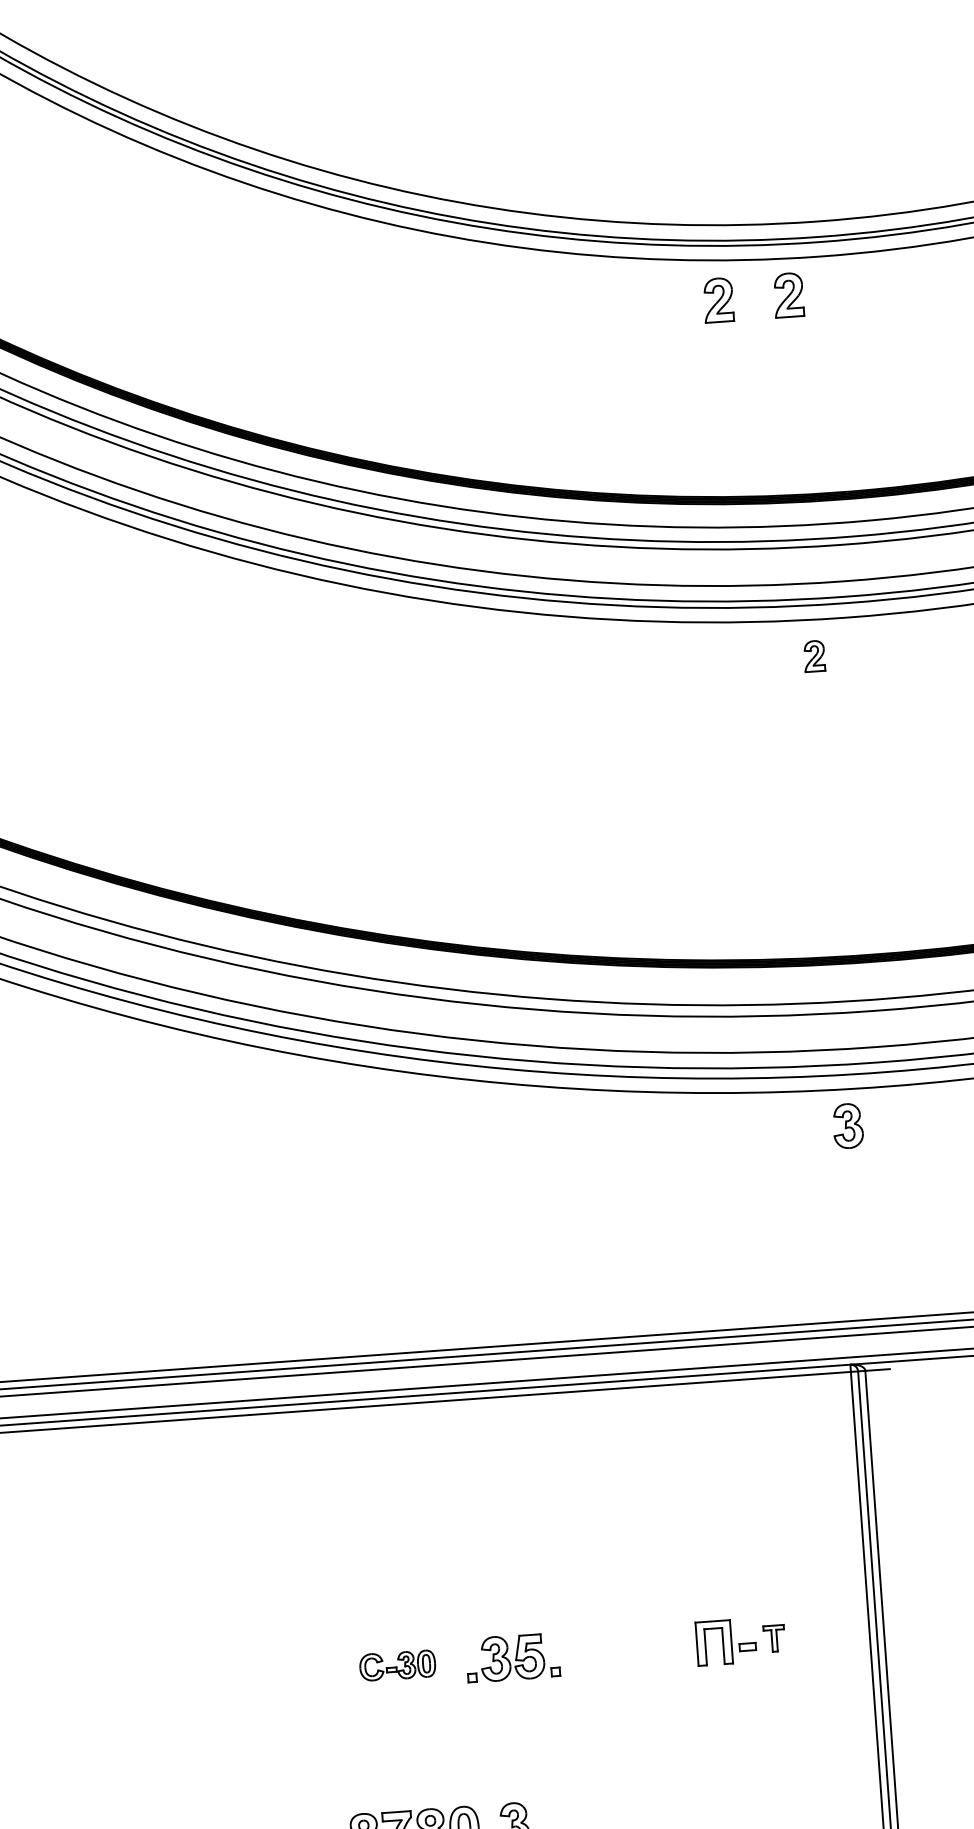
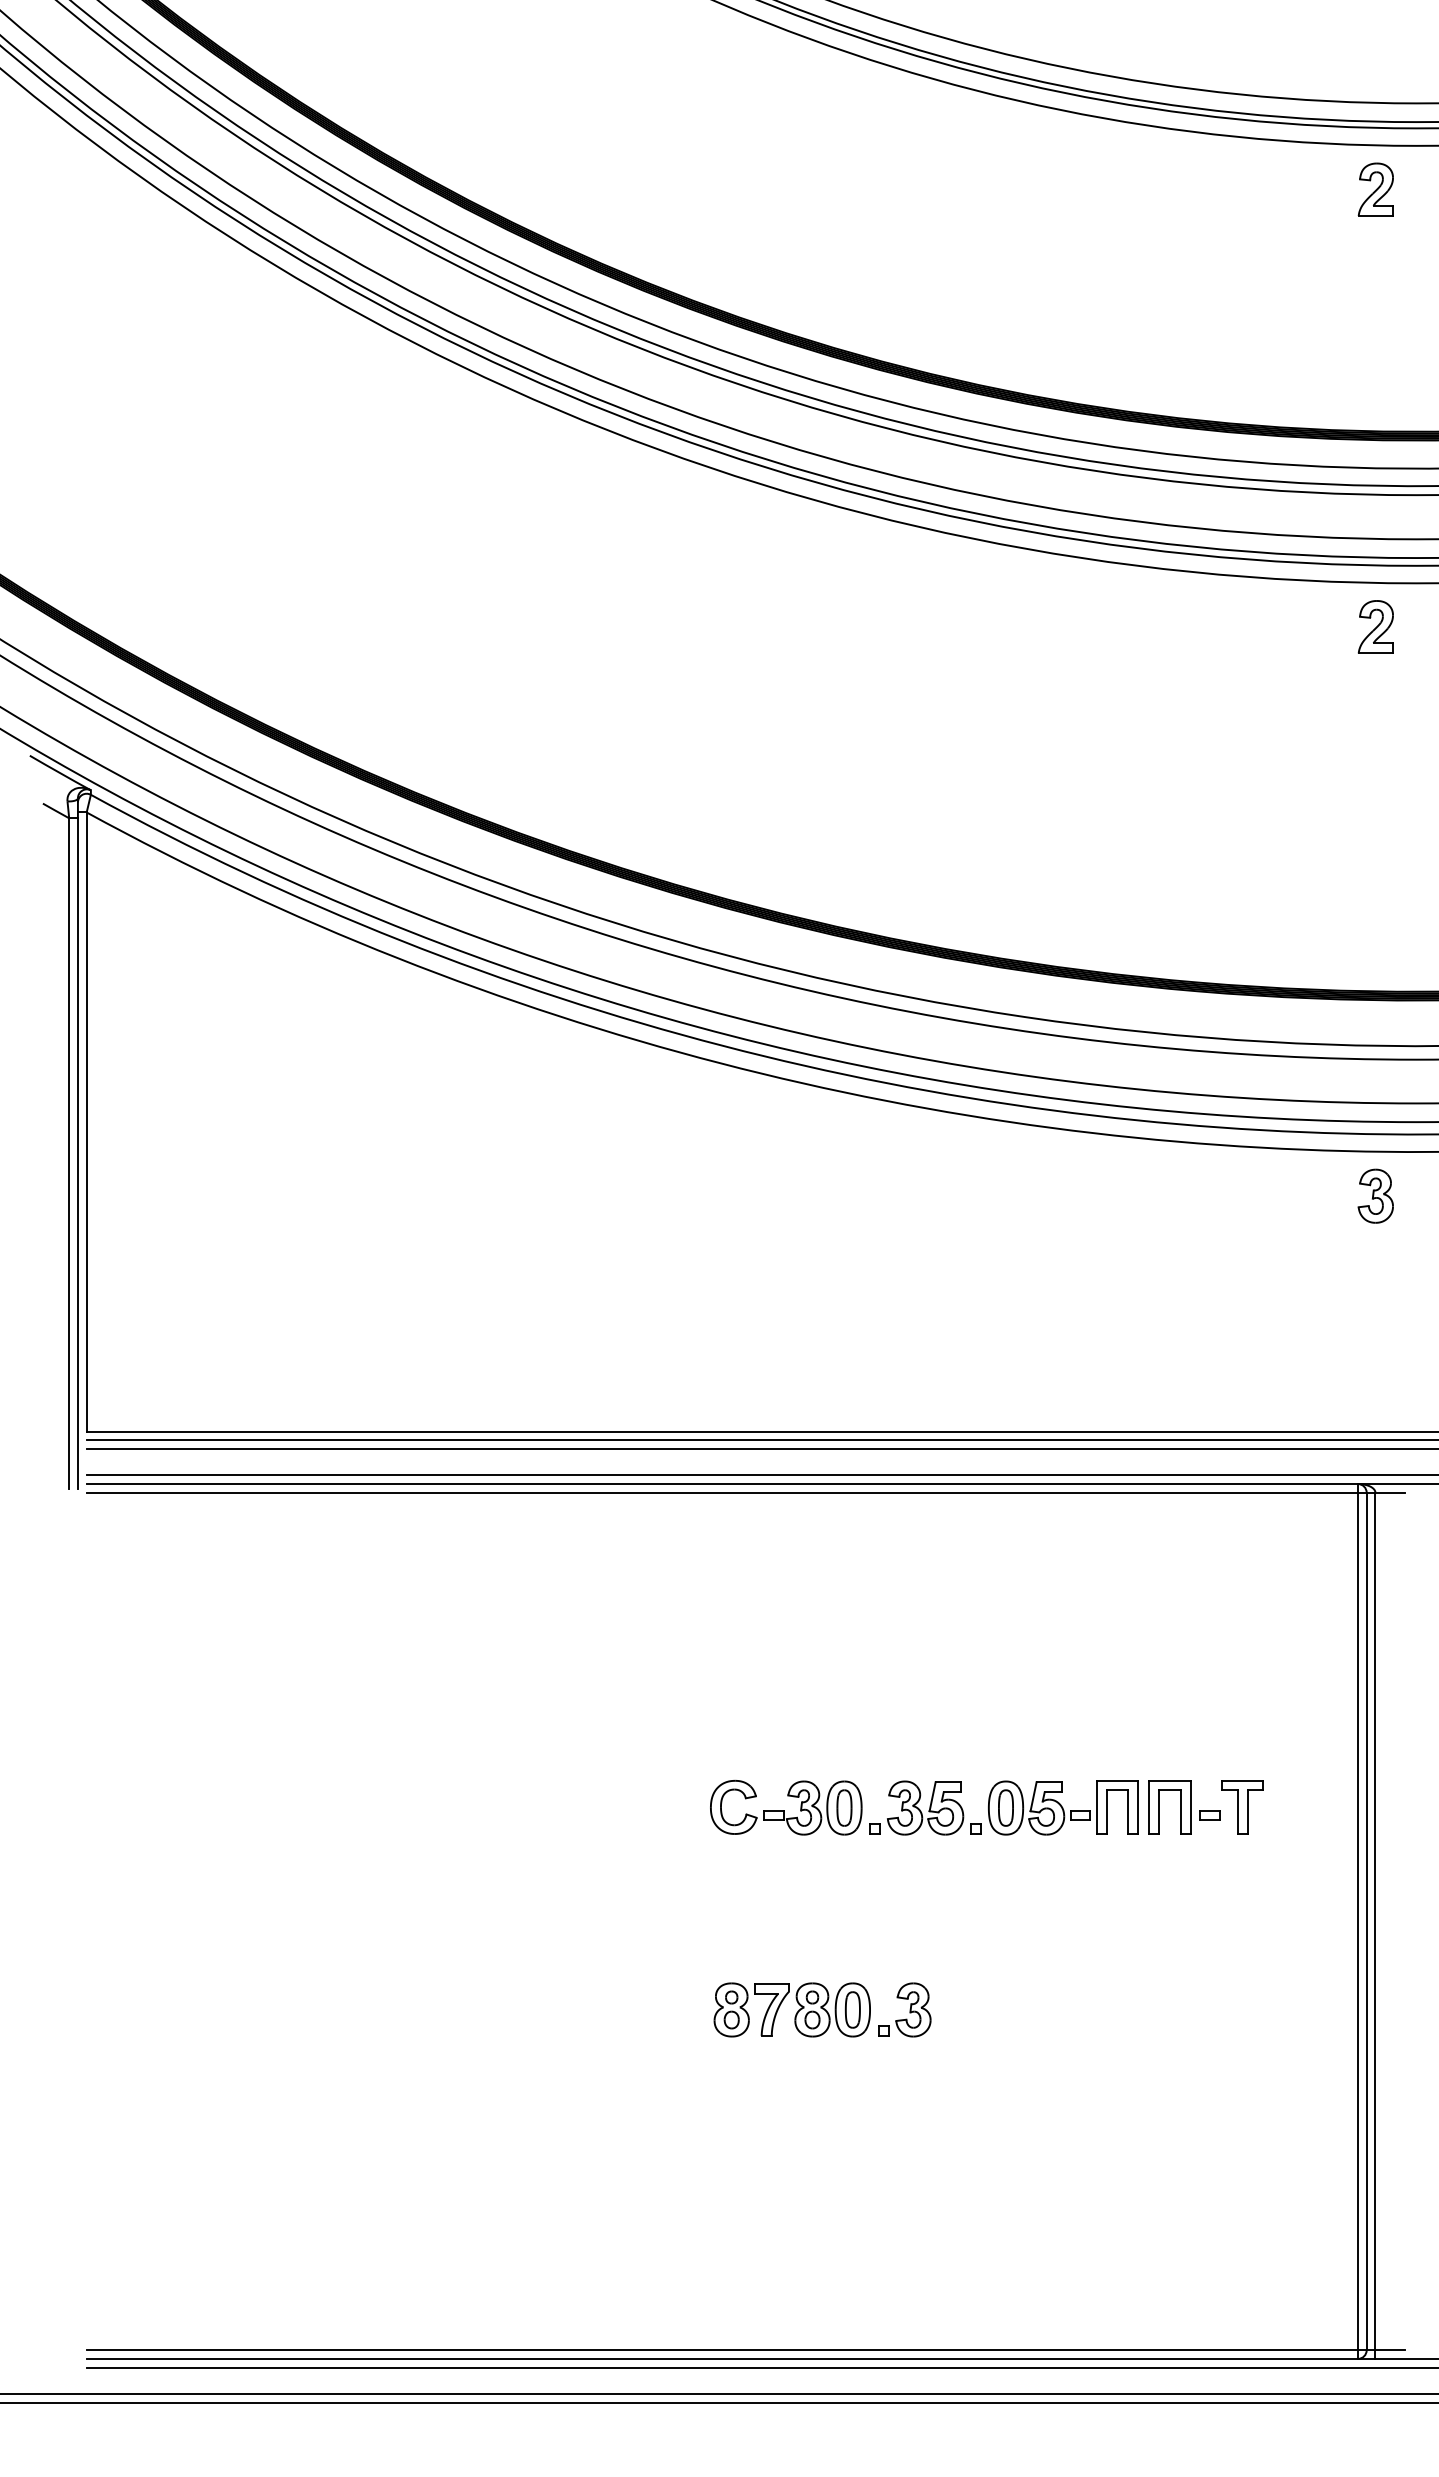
part: (718, 300) -> (1290, 189), removed
part: (814, 655) -> (1375, 626), size x1.43
part: (774, 1638) -> (1242, 1807), size x1.67
part: (626, 1649) -> (1063, 1807), added
part: (397, 1665) -> (786, 1807), size x1.67

